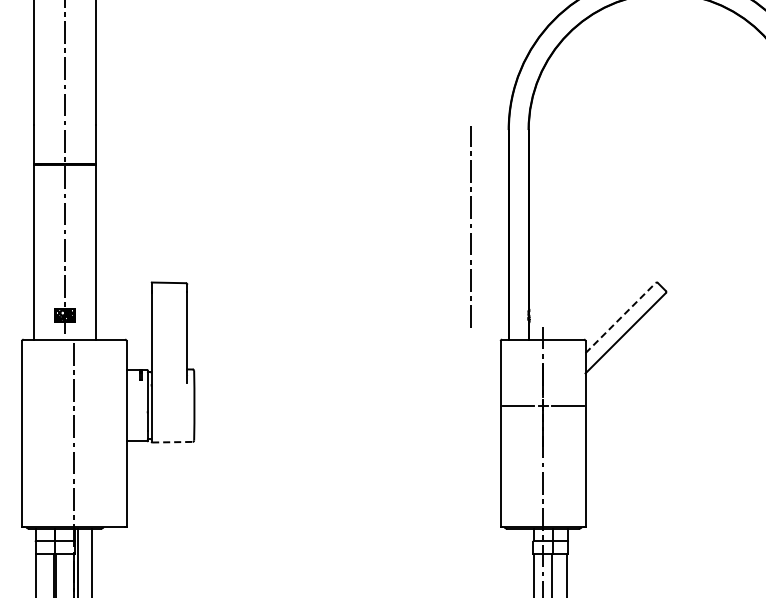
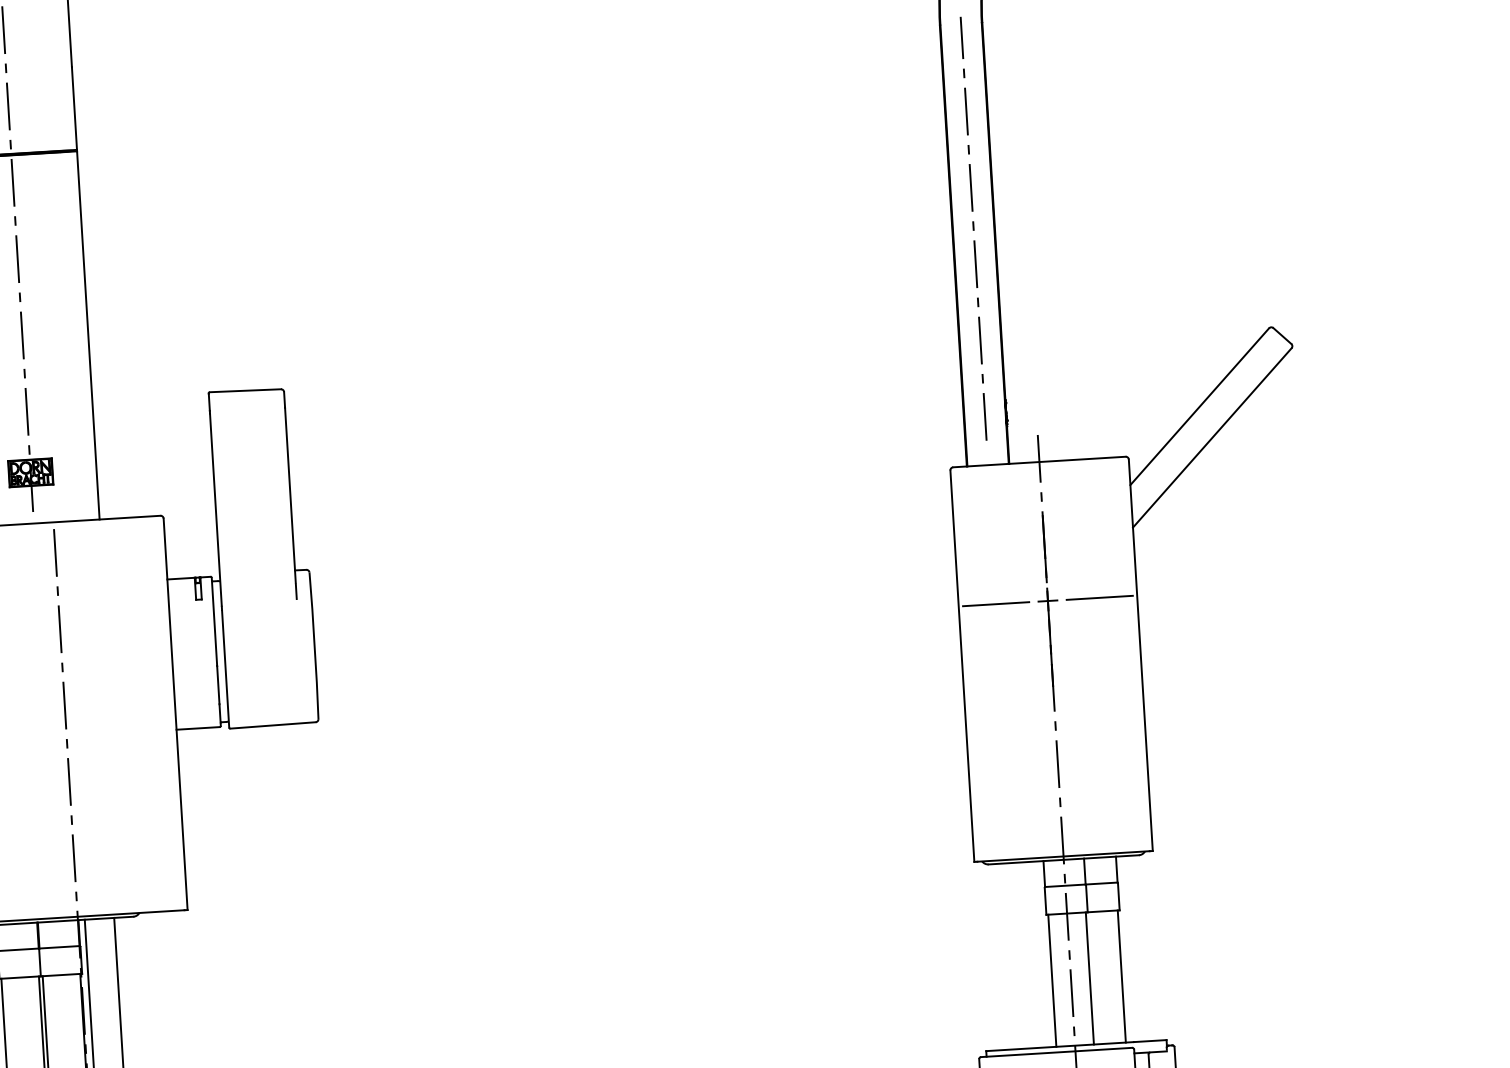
line: (470, 226) -> (973, 227), moved
line: (620, 318) -> (1199, 407), dashed -> solid
line: (172, 442) -> (273, 726), dashed -> solid

